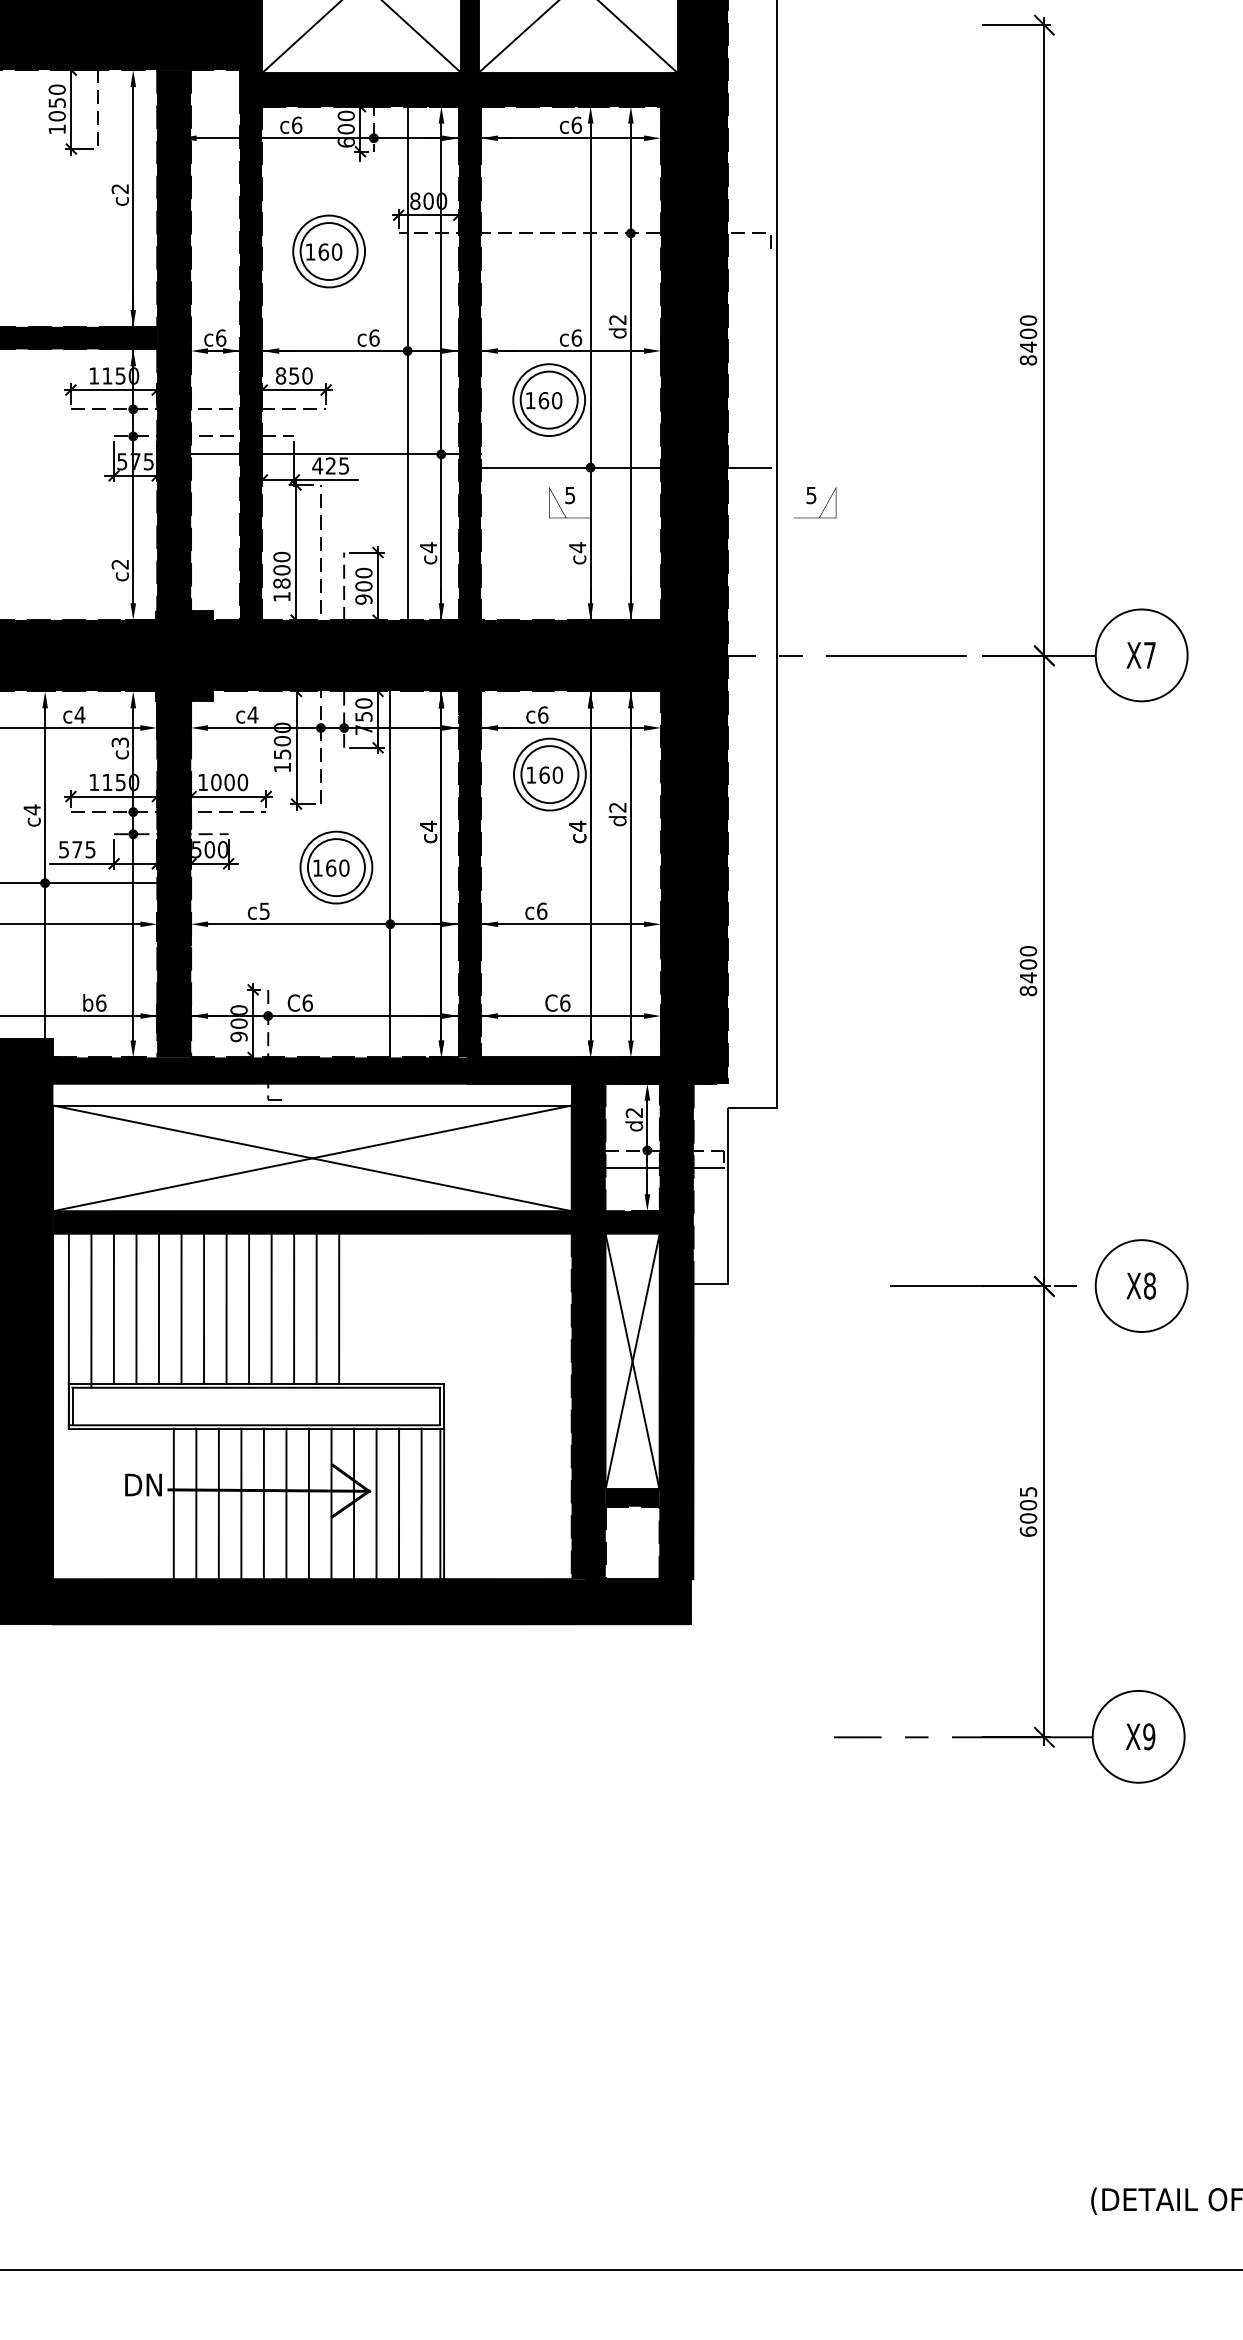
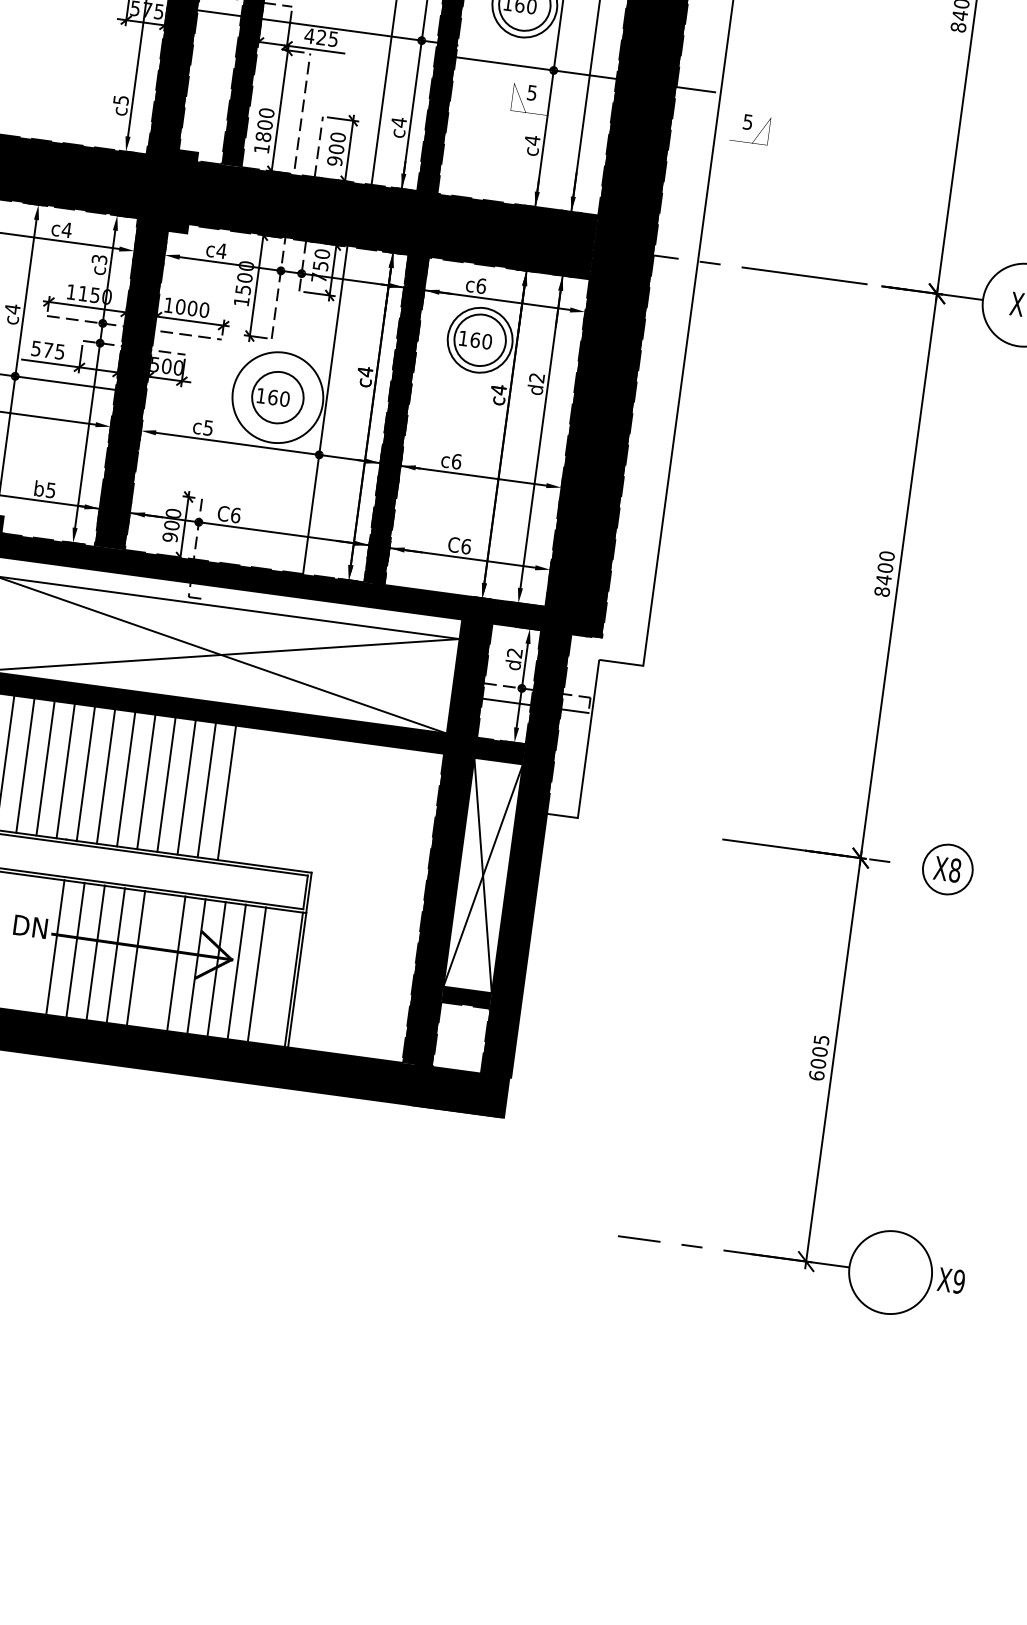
text: (119, 564) -> (120, 100), c2 -> c5
circle: (336, 867) -> (277, 397), size x1.4
text: (101, 1002) -> (51, 489), b6 -> b5
circle: (1141, 1286) -> (947, 869), size x0.6
line: (286, 1503) -> (156, 960), removed
line: (421, 1503) -> (277, 976), removed
text: (1140, 1736) -> (951, 1280), moved

